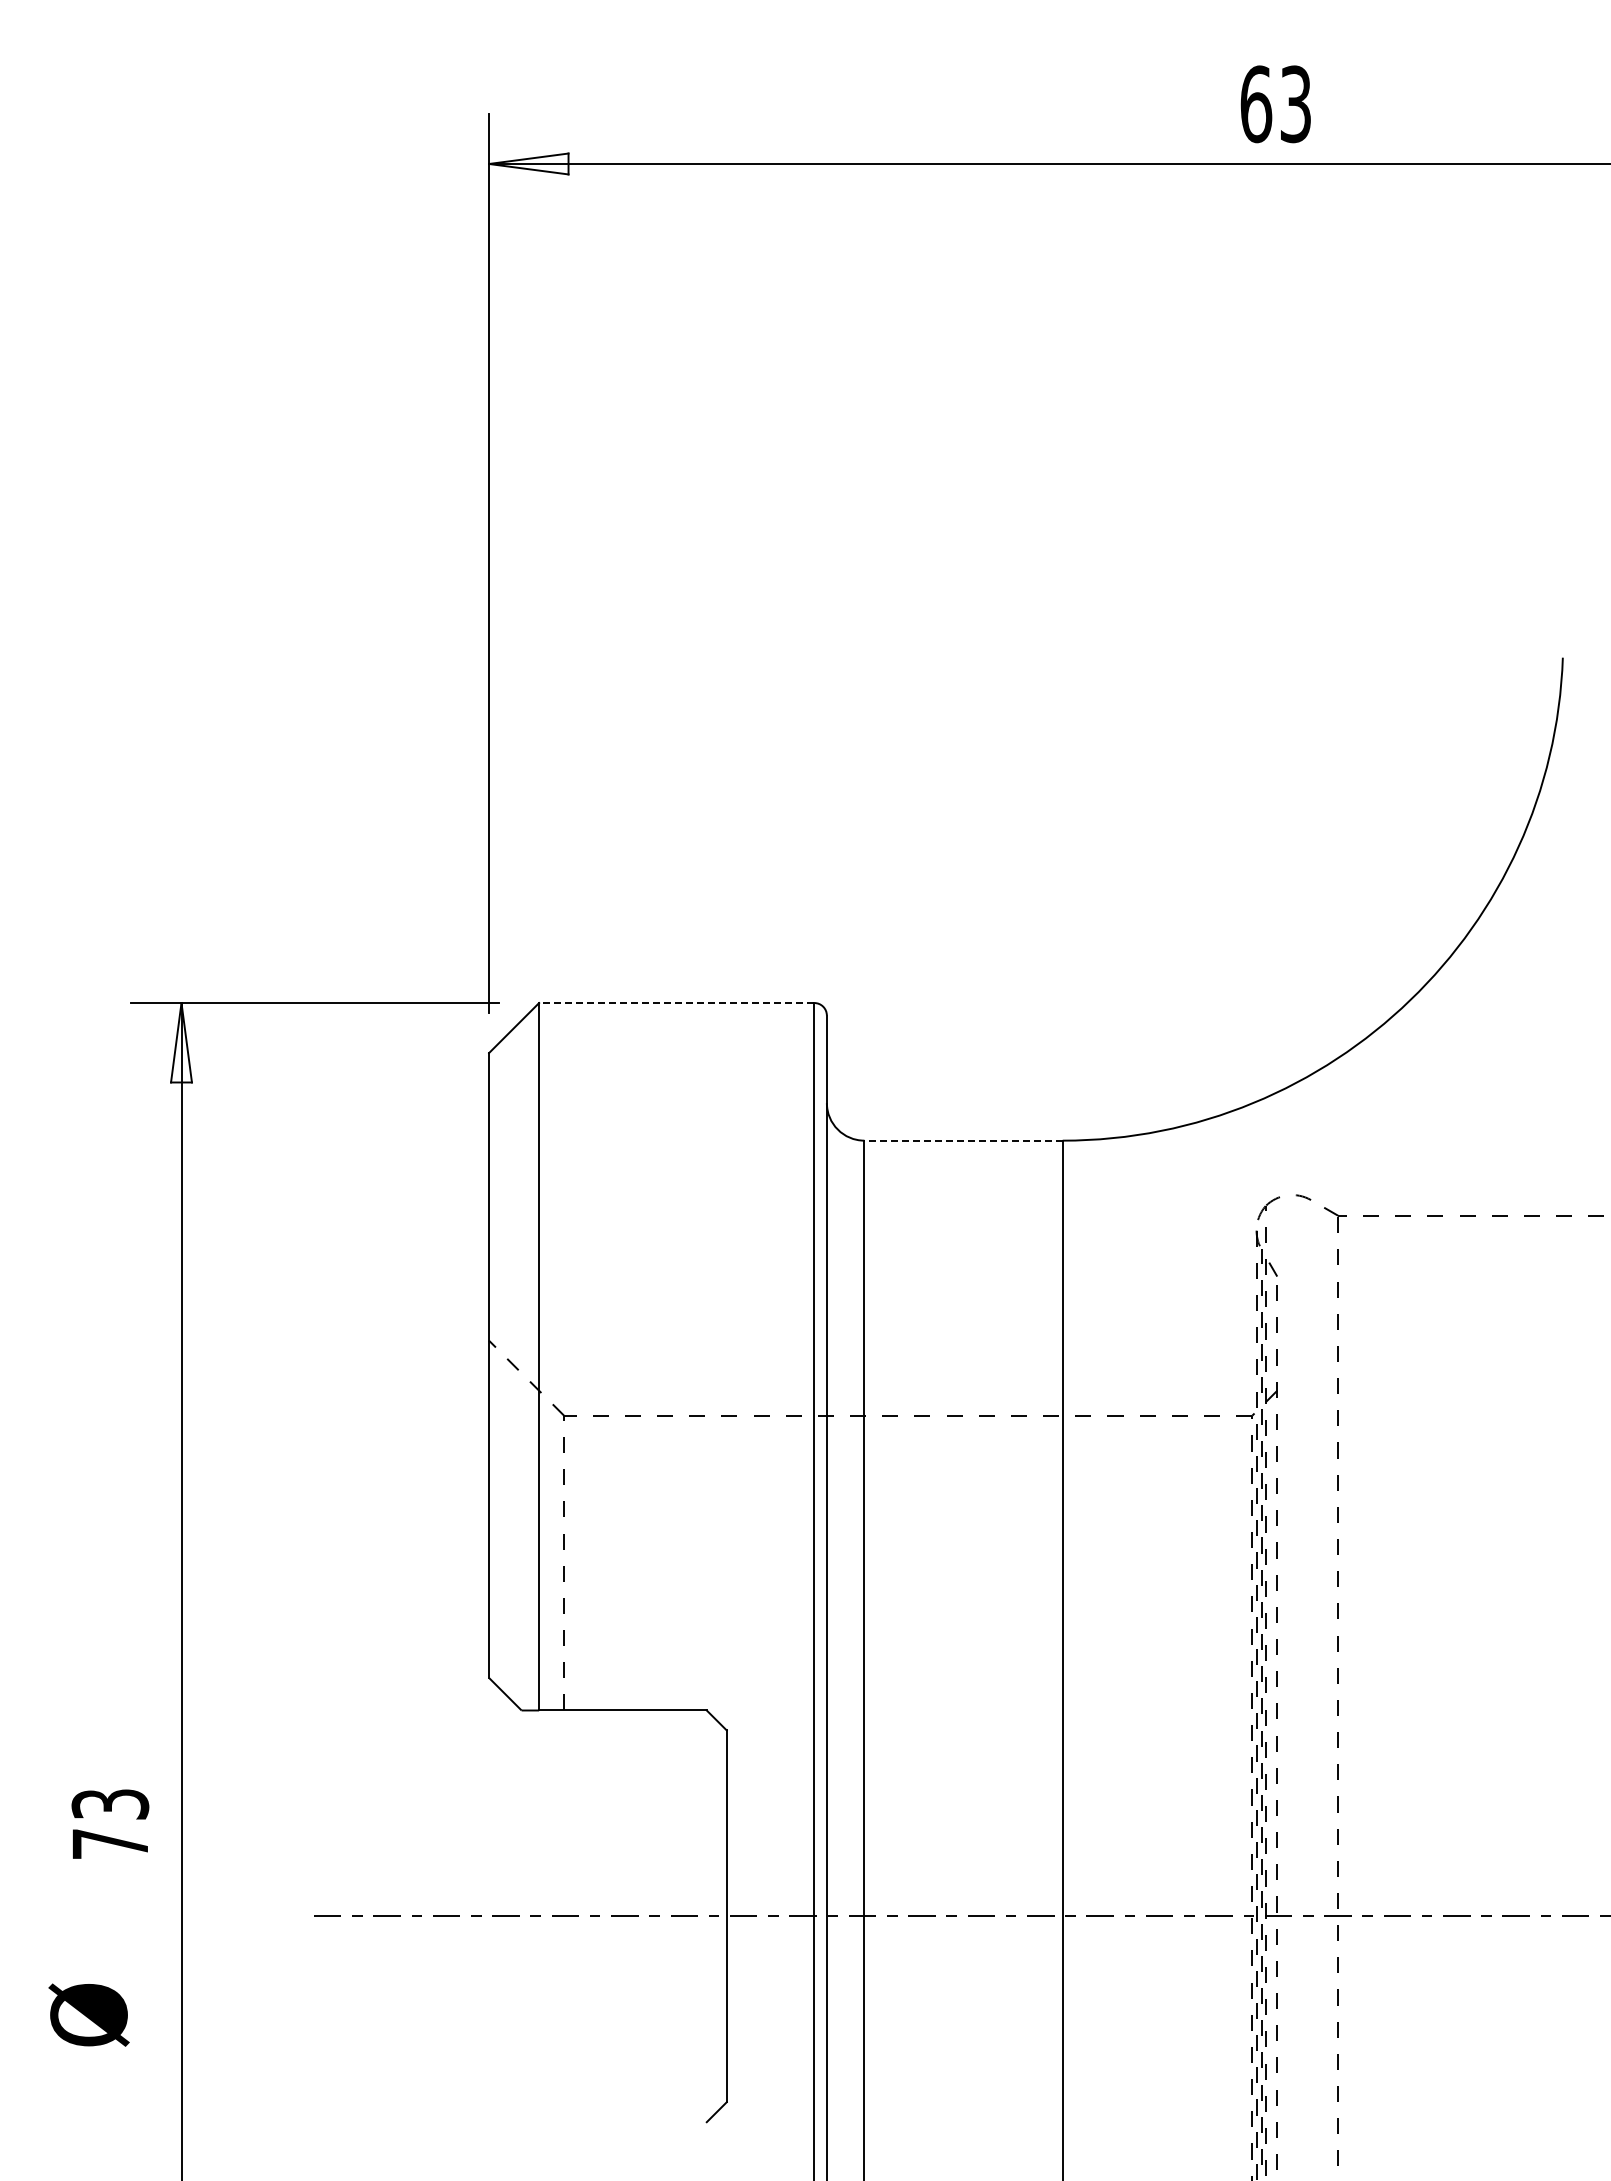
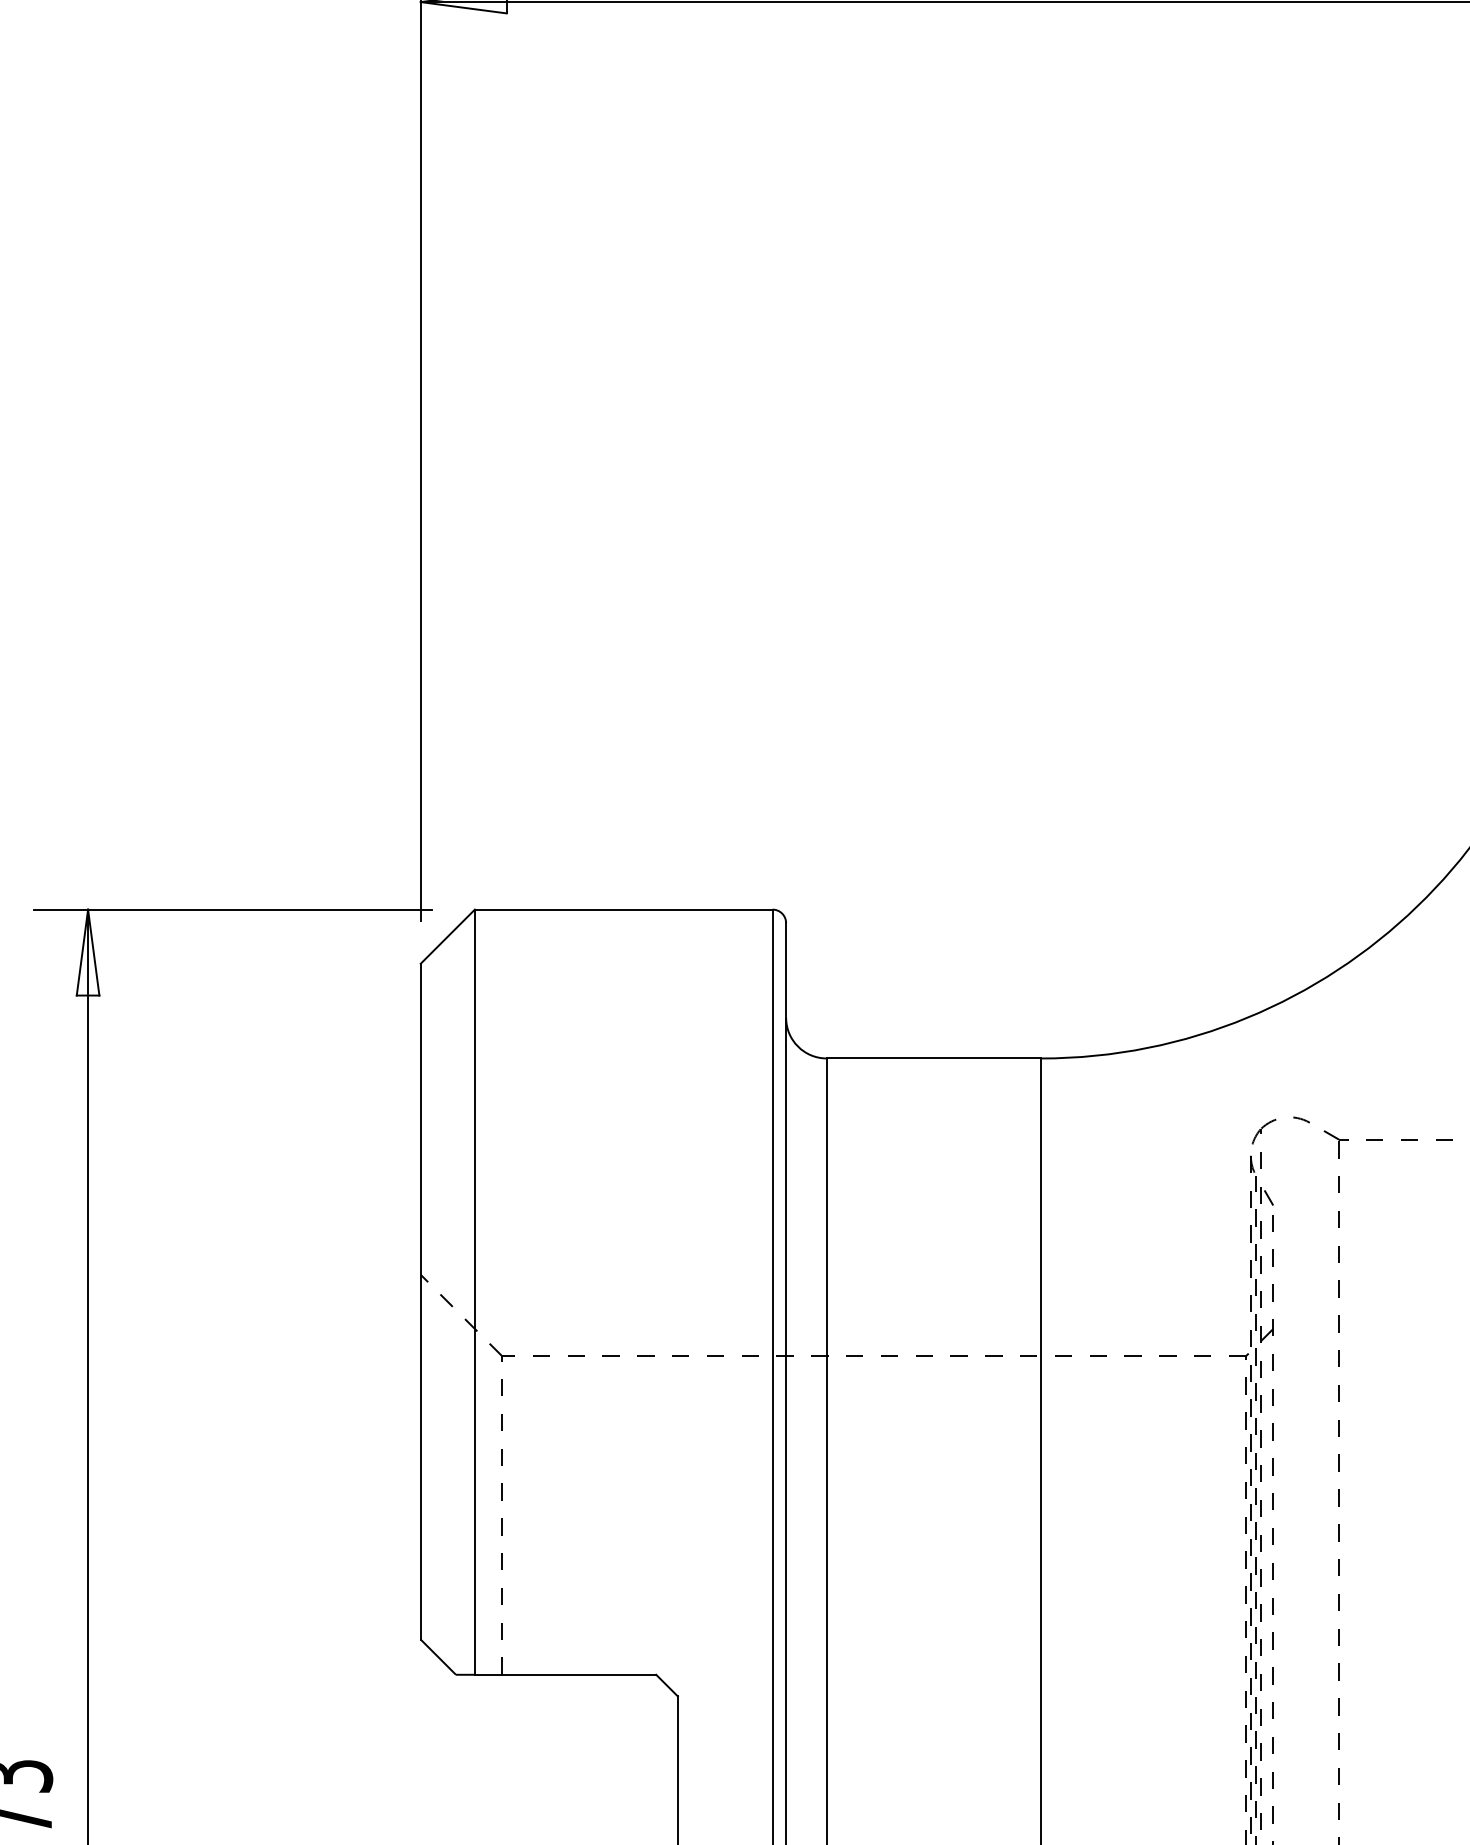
line: (676, 1003) -> (623, 910), dashed -> solid
line: (963, 1140) -> (933, 1058), dashed -> solid

